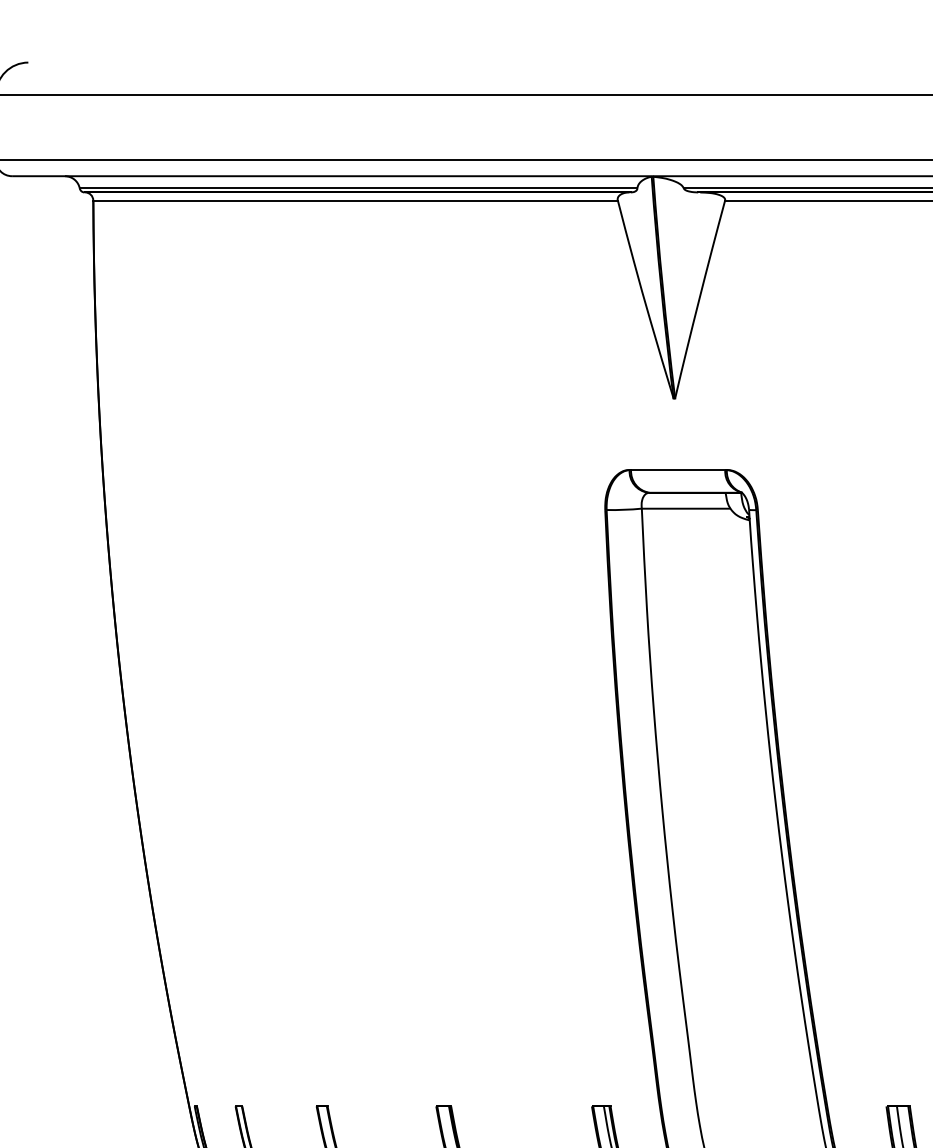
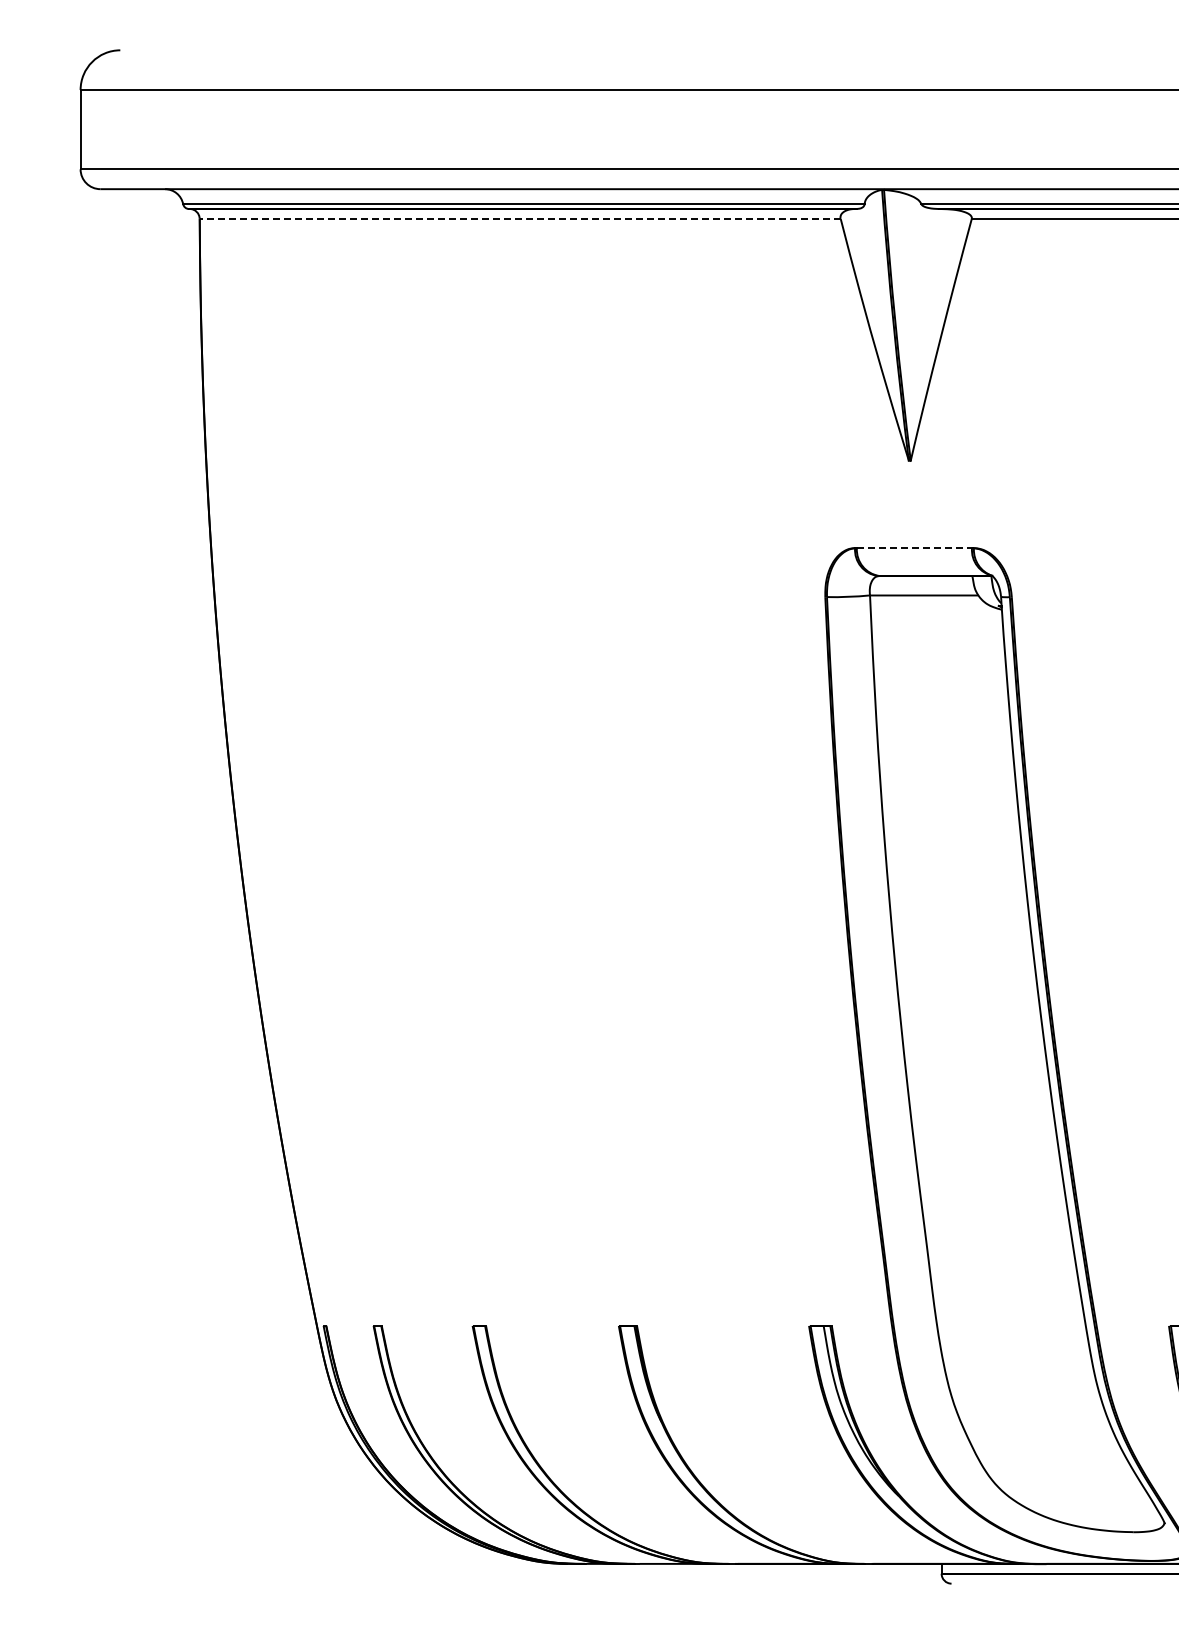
line: (355, 200) -> (519, 218), solid -> dashed
line: (679, 470) -> (915, 548), solid -> dashed

